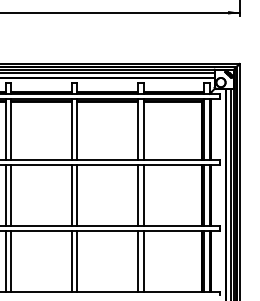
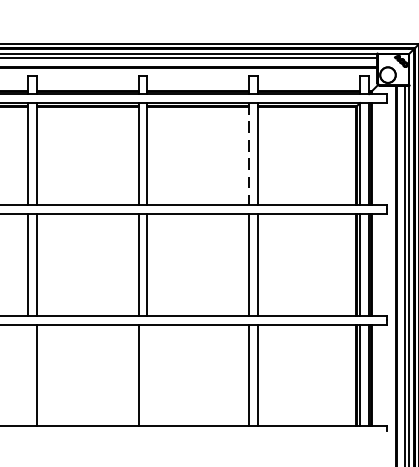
line: (138, 130) -> (249, 155), solid -> dashed
line: (6, 261) -> (28, 374), removed
line: (77, 261) -> (147, 374), removed

